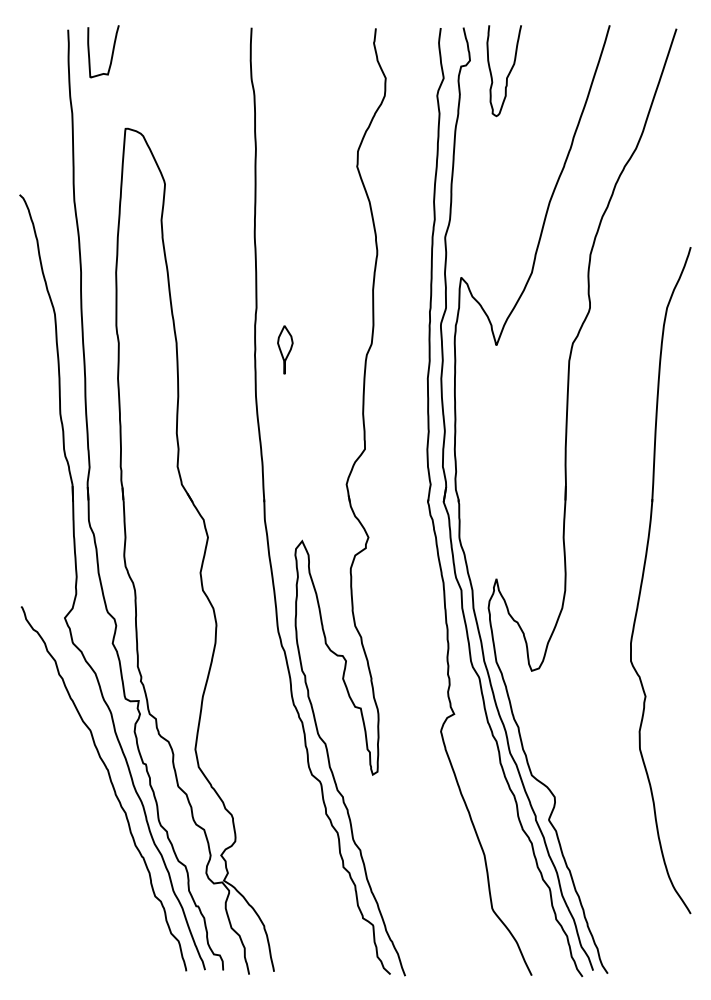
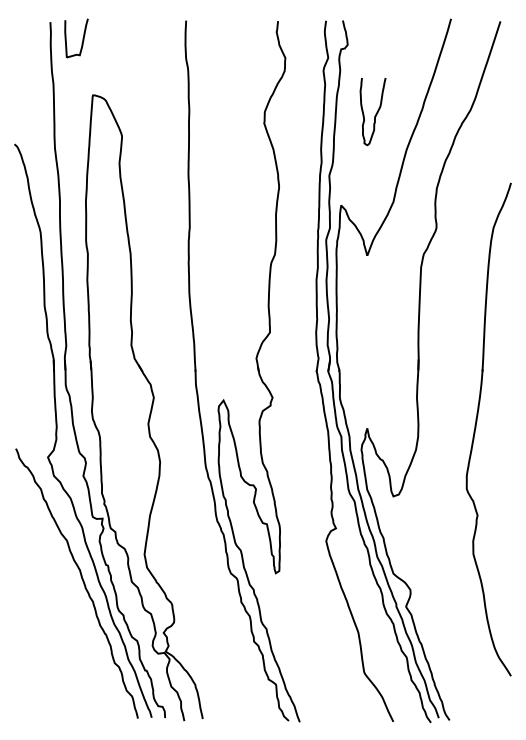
curve: (507, 74) -> (375, 114), moved
part: (285, 349) -> (211, 258), removed

